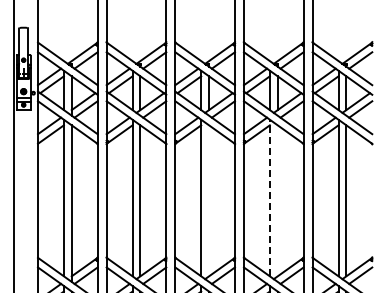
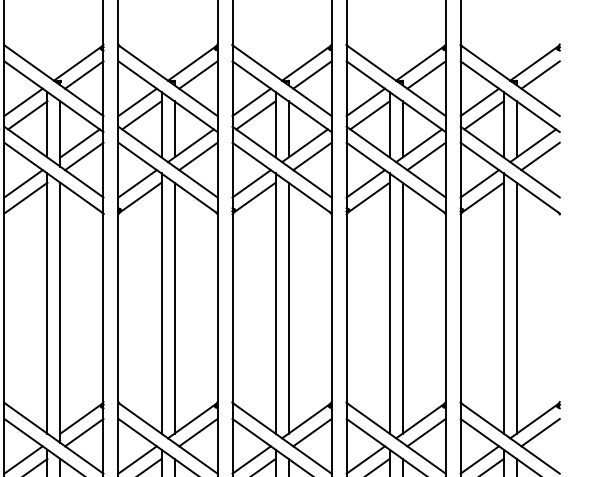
line: (269, 197) -> (389, 302), dashed -> solid
line: (209, 200) -> (289, 307), added
line: (277, 200) -> (402, 307), added

